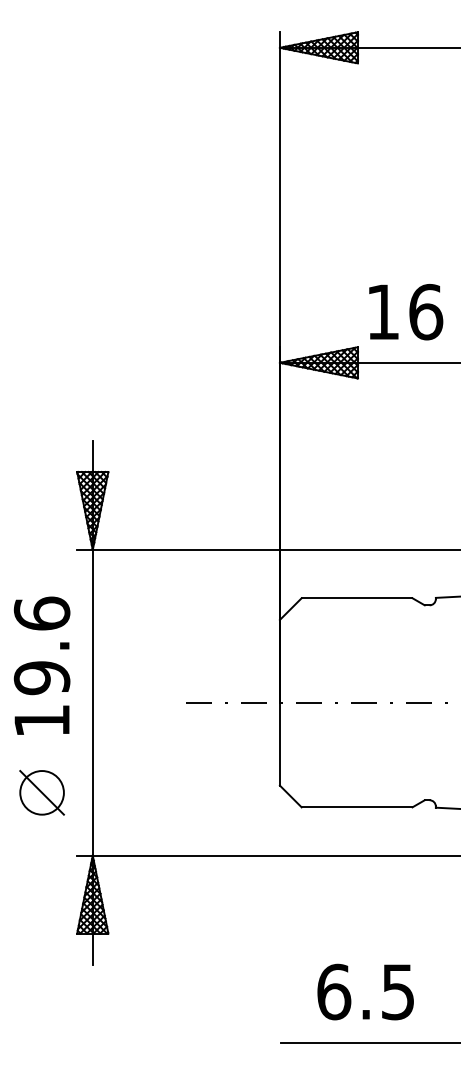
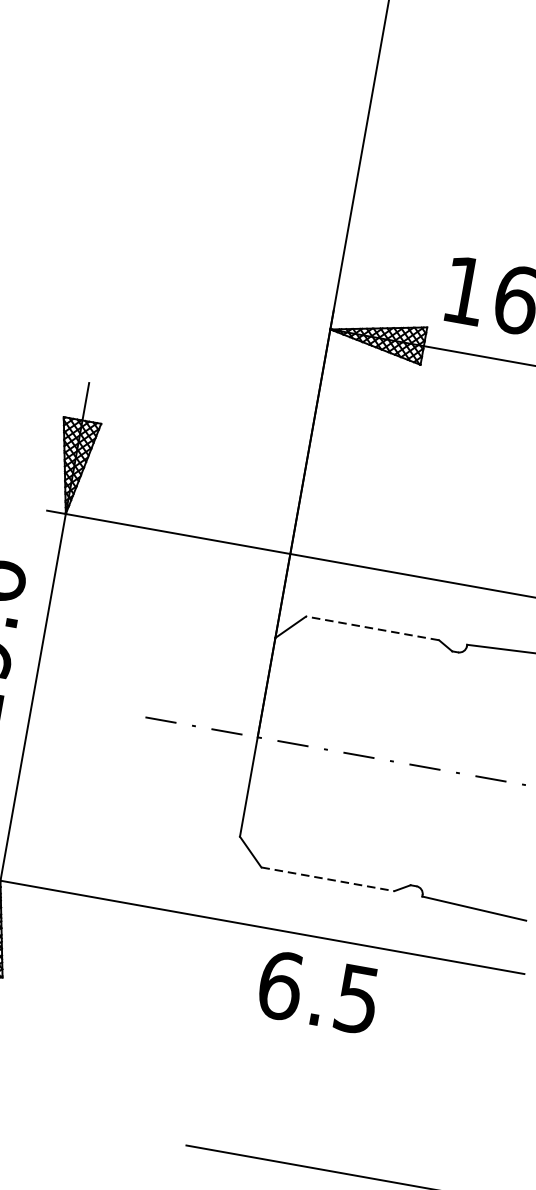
line: (356, 598) -> (371, 628), solid -> dashed
line: (357, 807) -> (328, 879), solid -> dashed
text: (365, 991) -> (318, 991), moved

